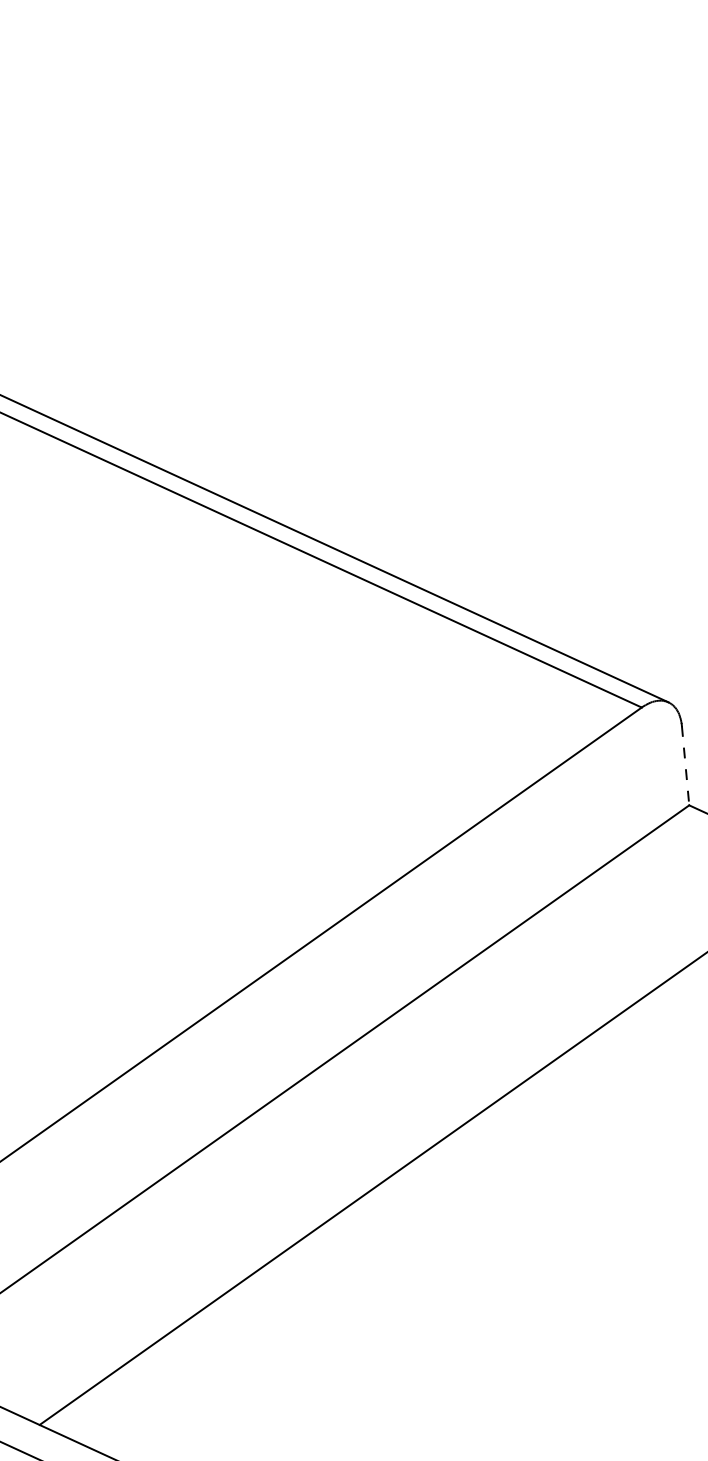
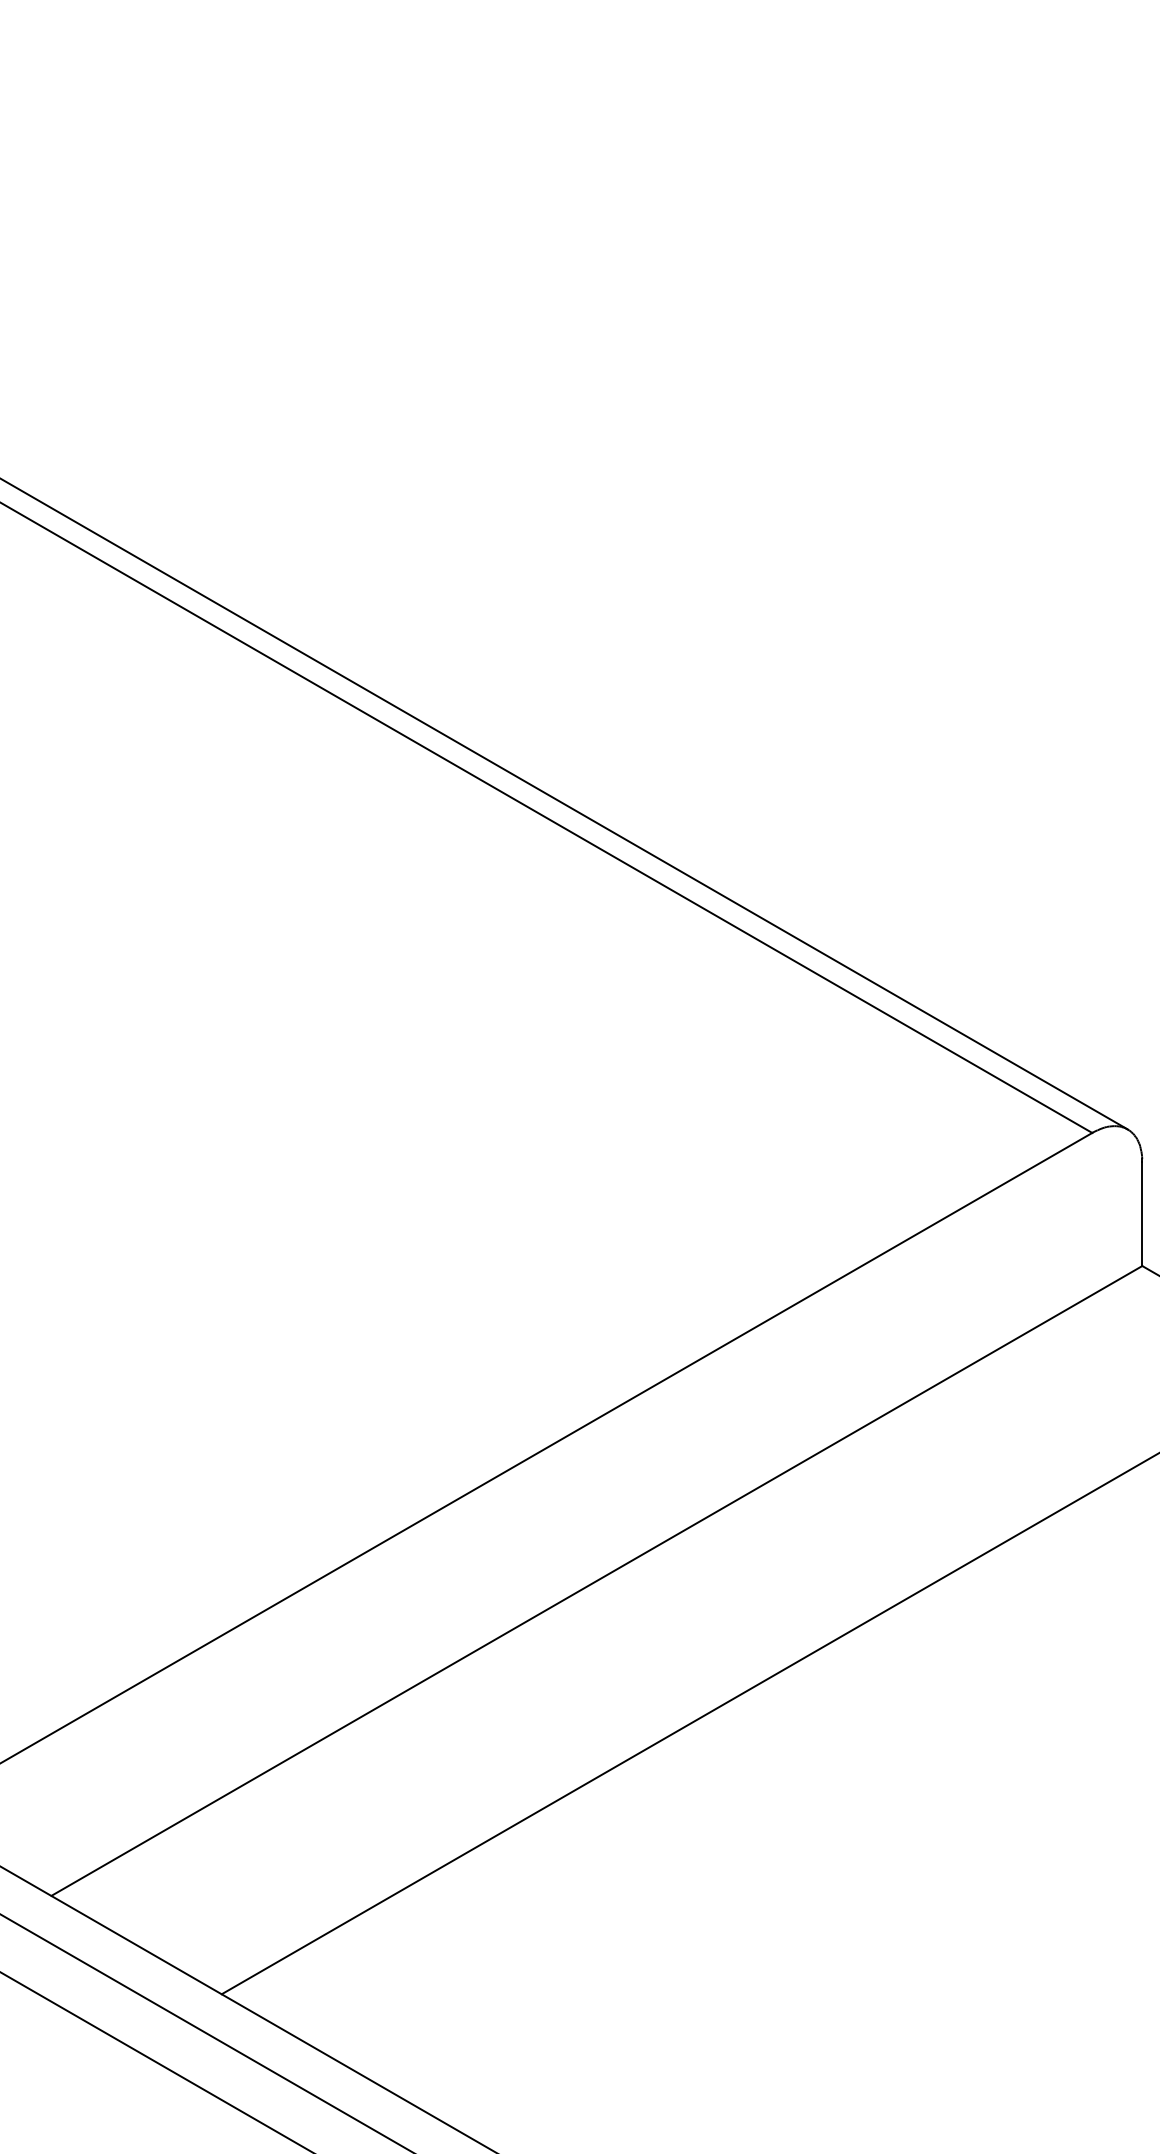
line: (685, 766) -> (1142, 1214), dashed -> solid

